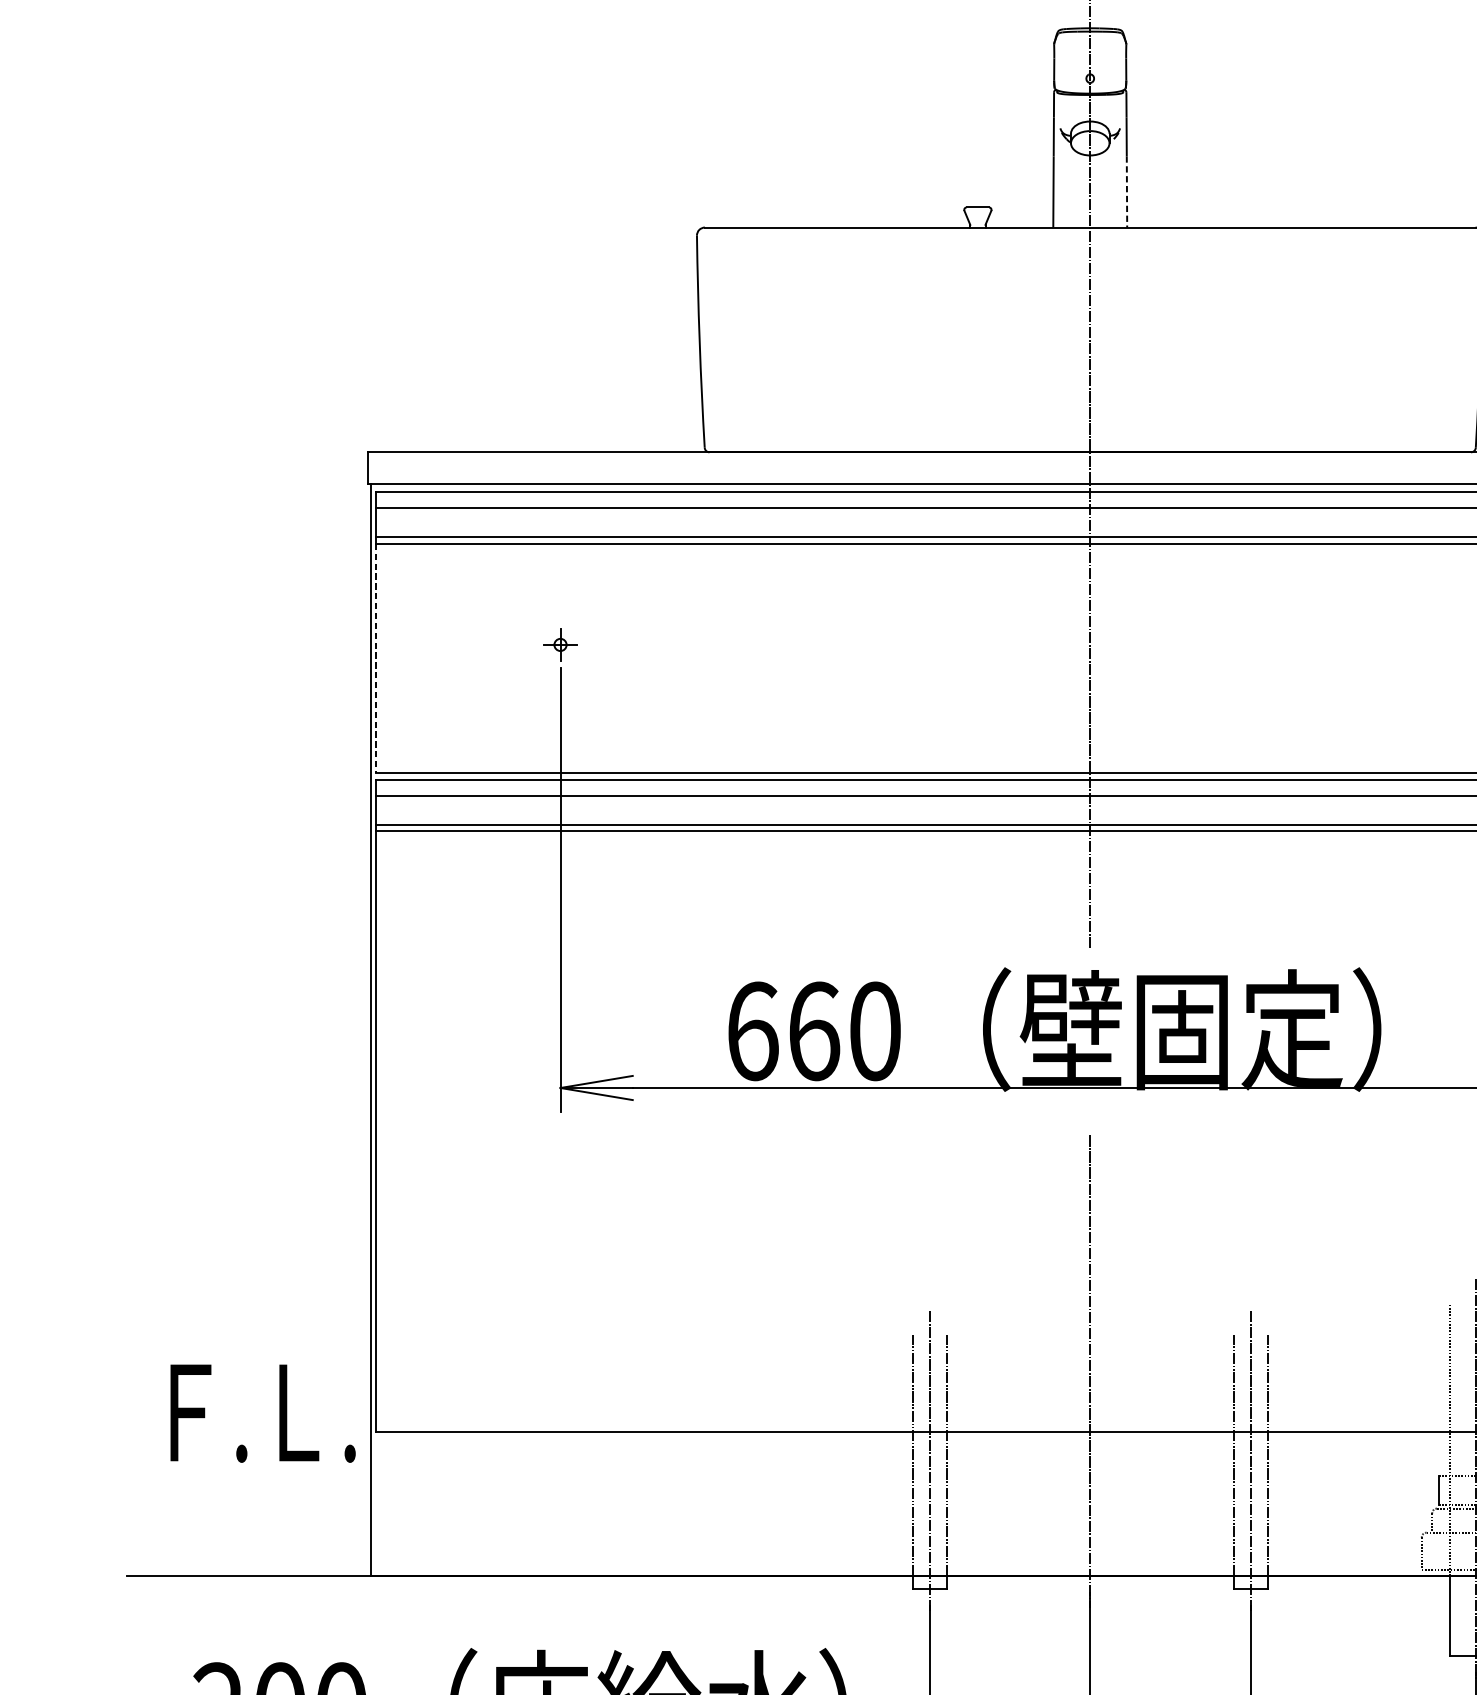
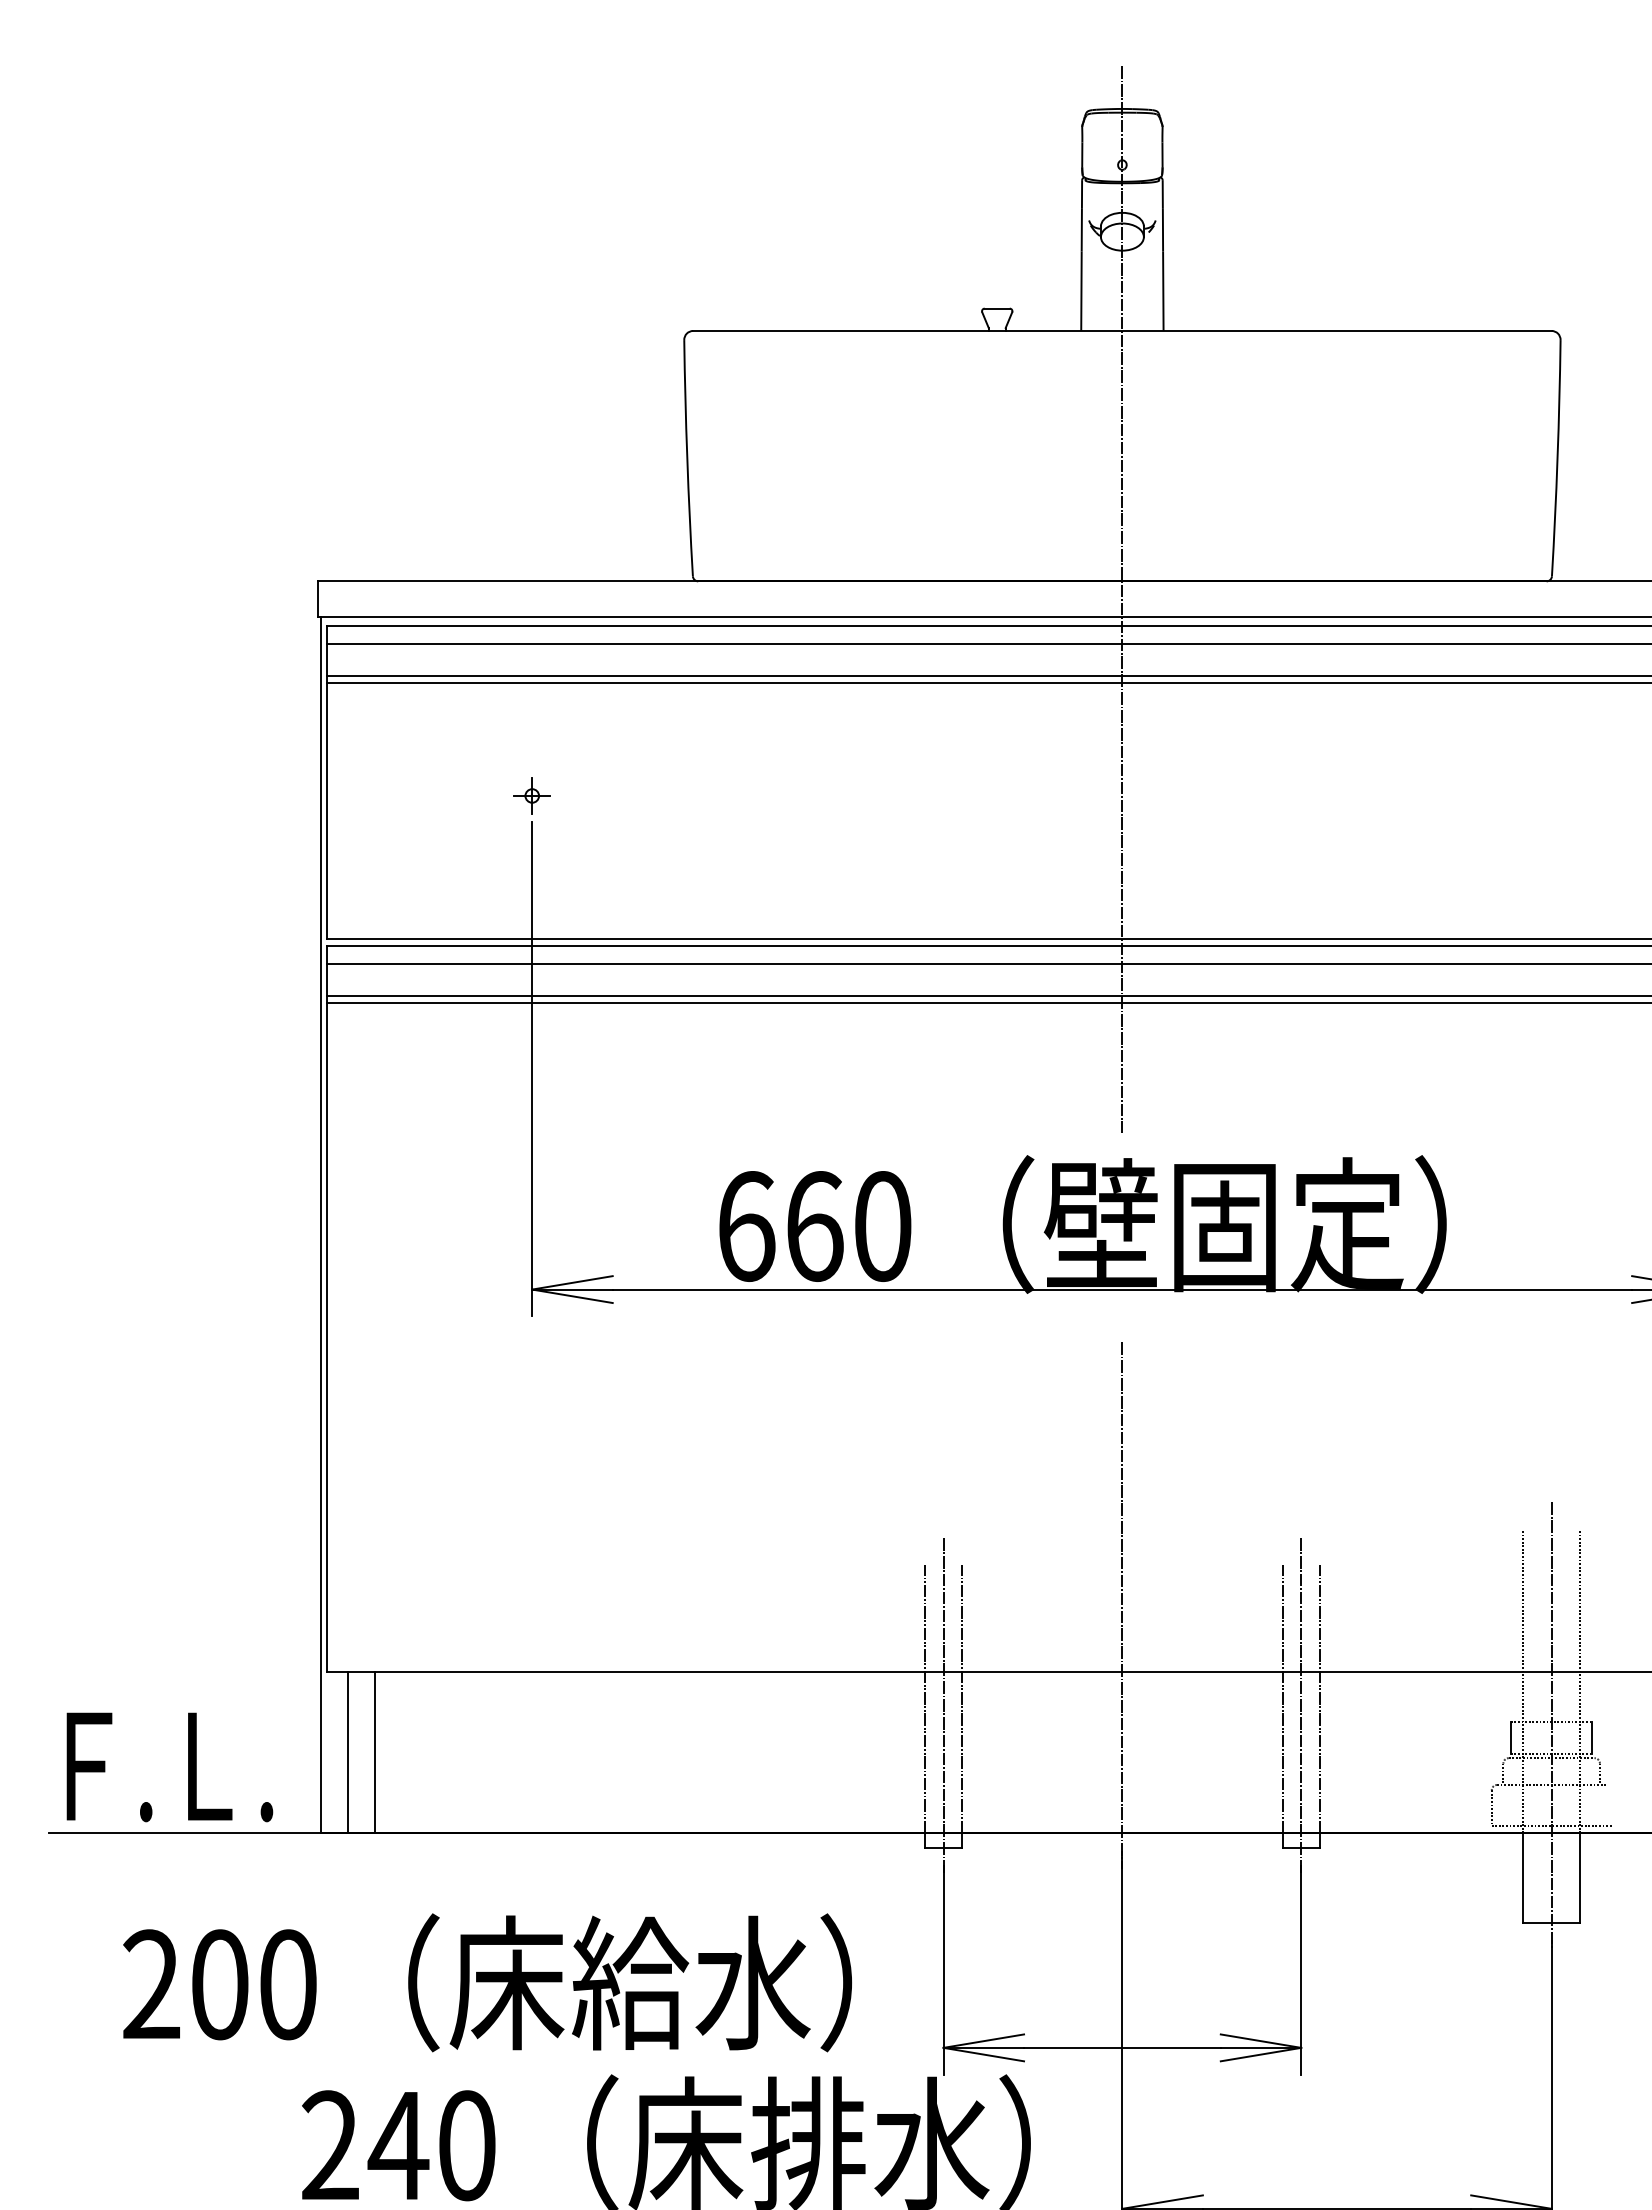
line: (1127, 192) -> (1163, 291), dashed -> solid
line: (375, 658) -> (326, 811), dashed -> solid
text: (262, 1413) -> (169, 1767), moved
line: (395, 1503) -> (348, 1752), added
line: (418, 1503) -> (374, 1752), added

